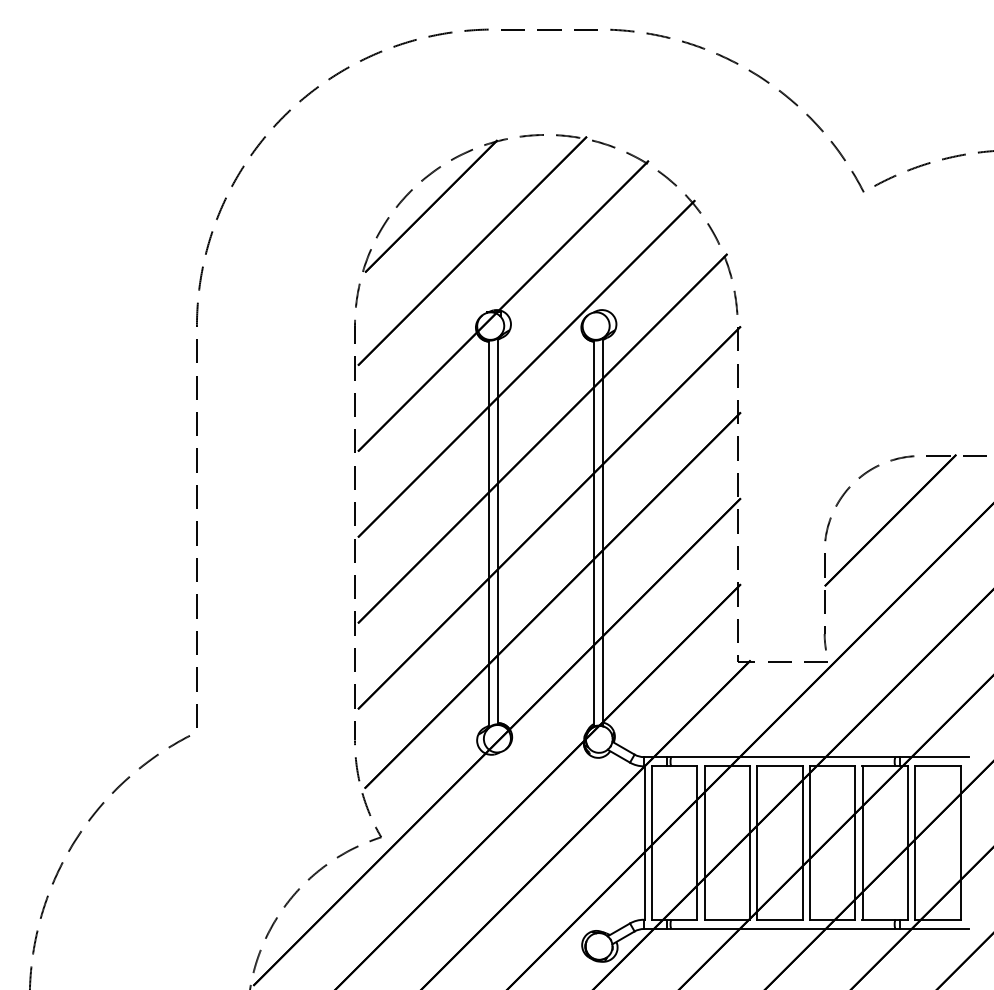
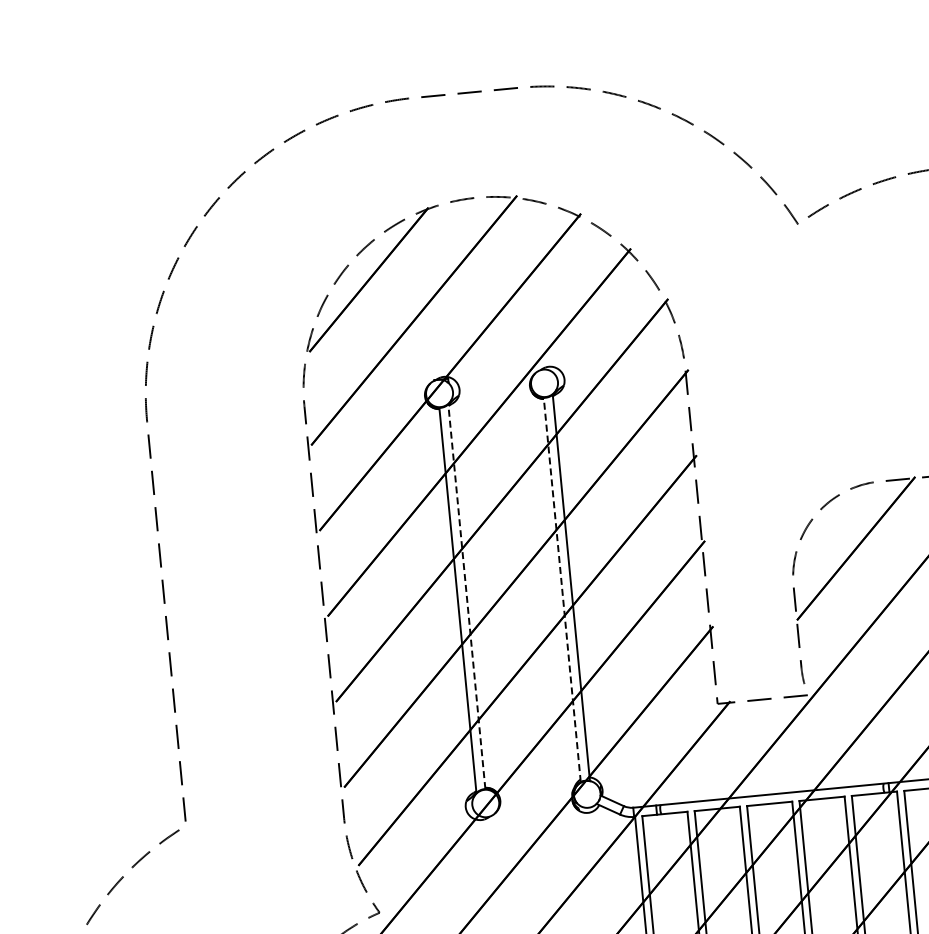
line: (498, 530) -> (466, 596), solid -> dashed
line: (594, 533) -> (562, 589), solid -> dashed

